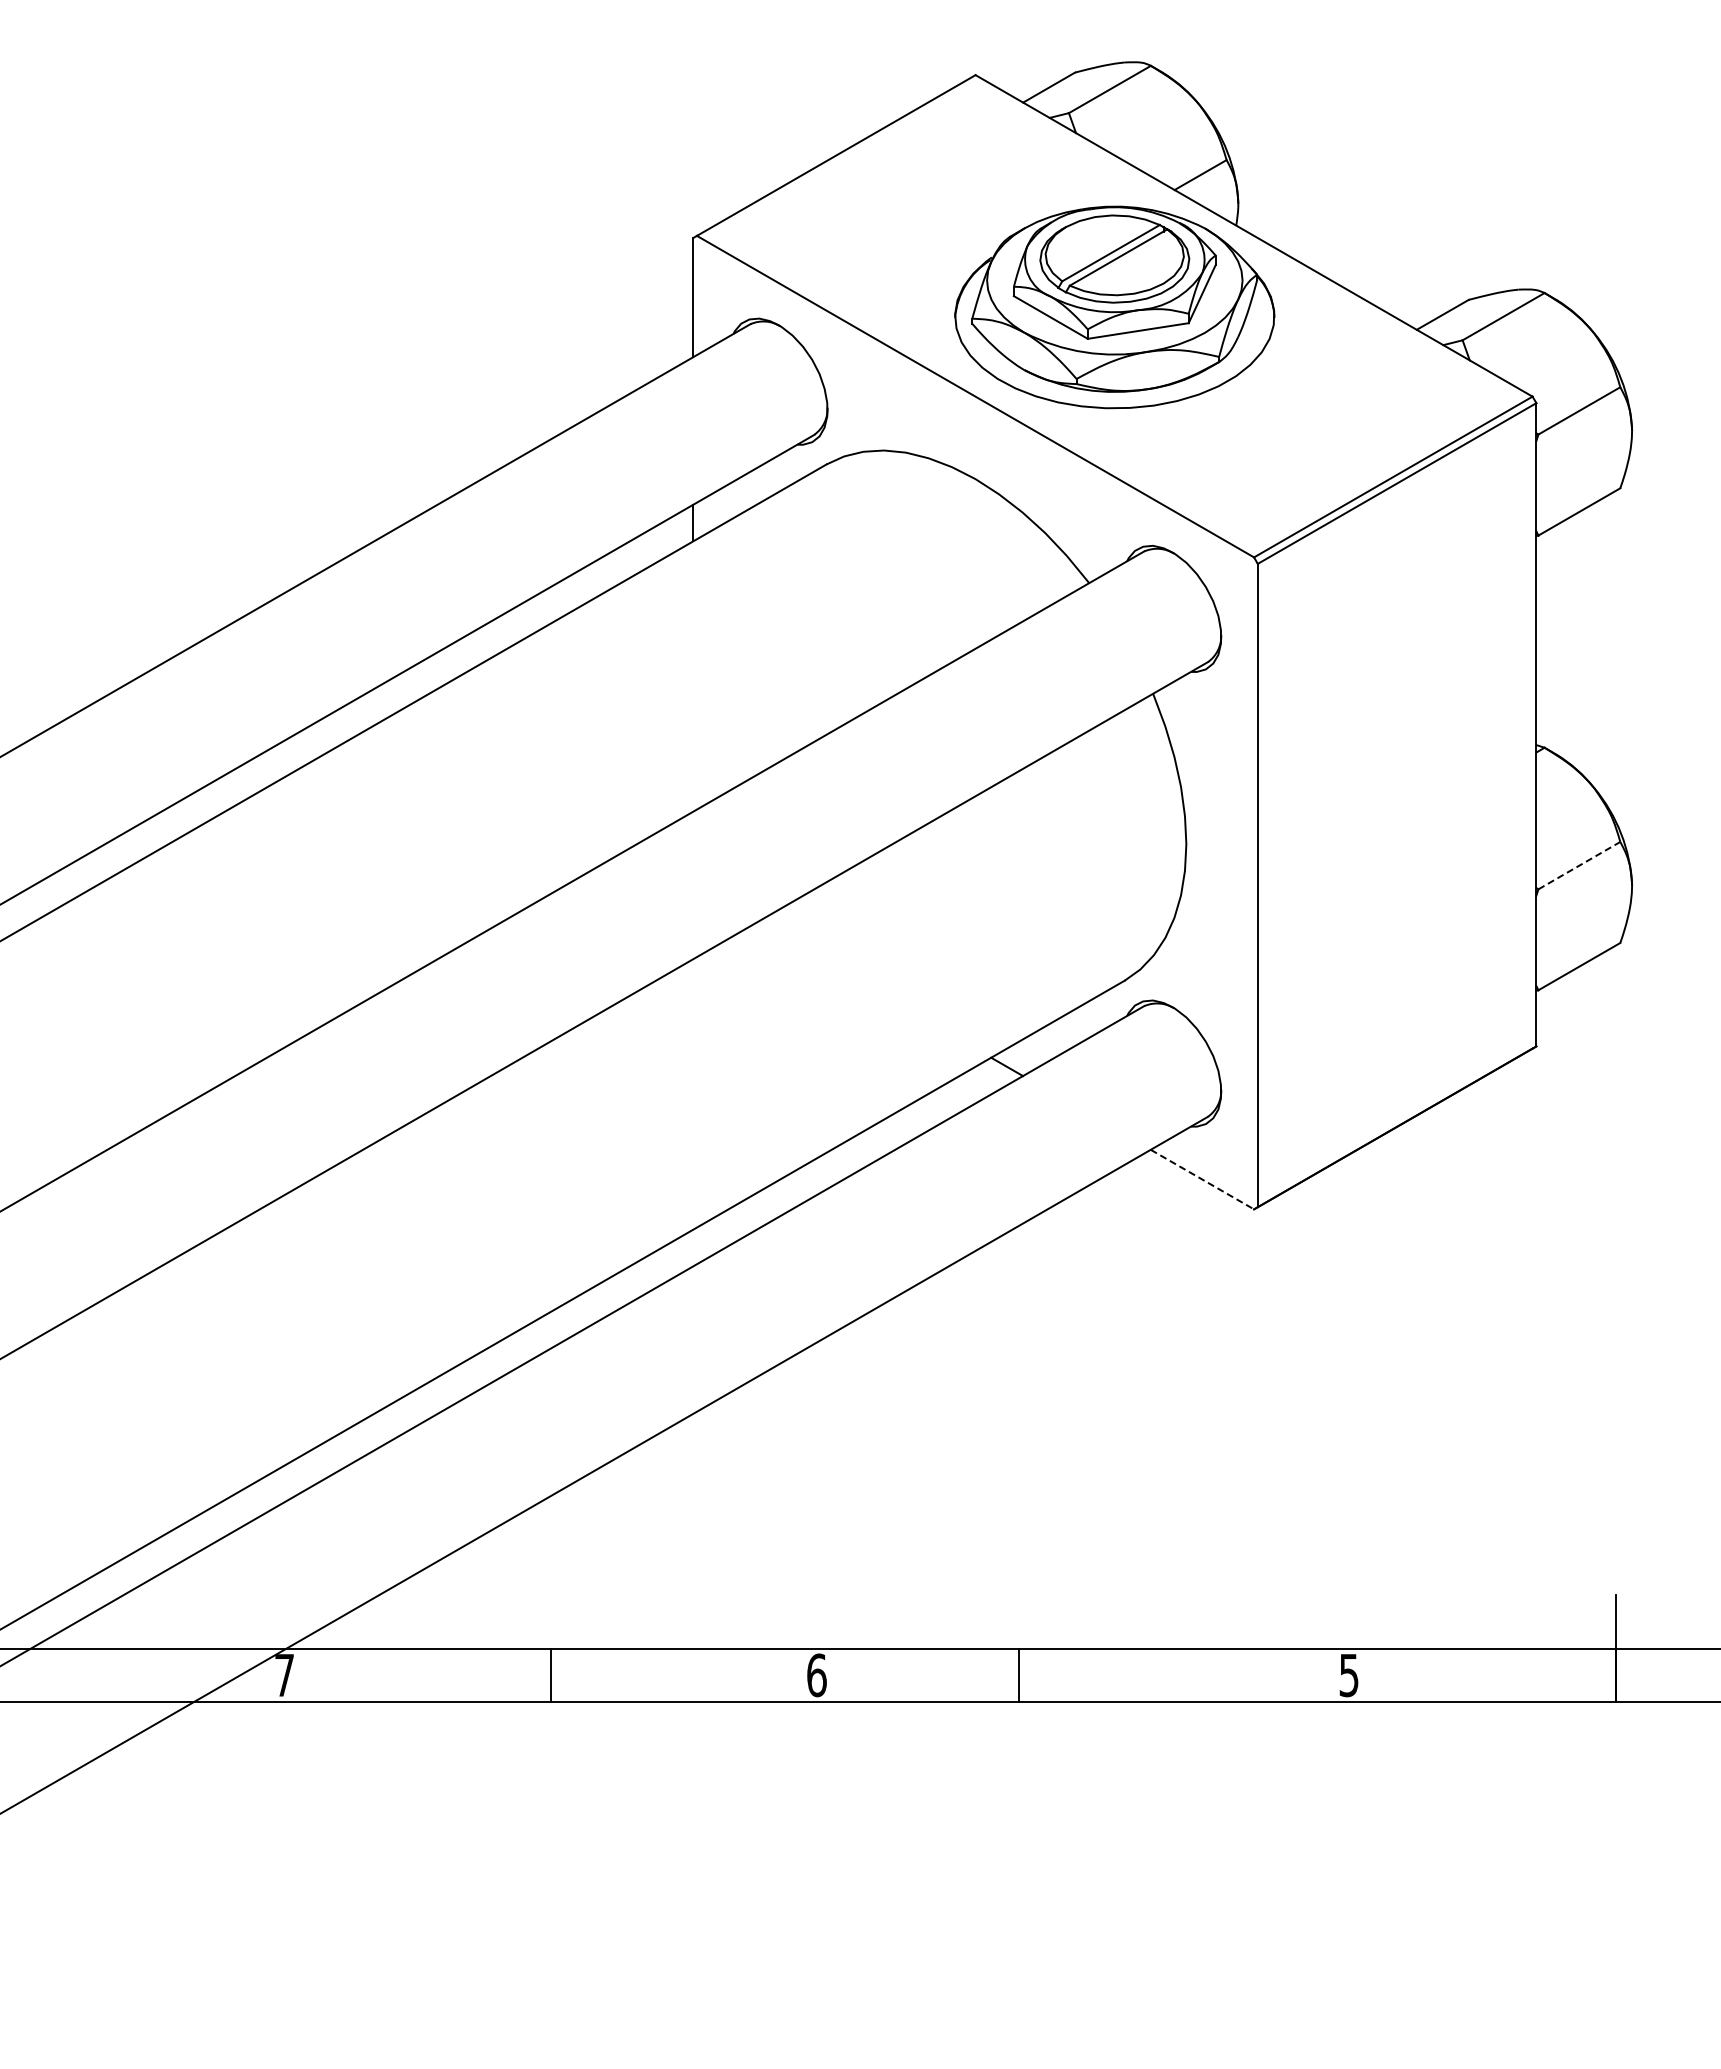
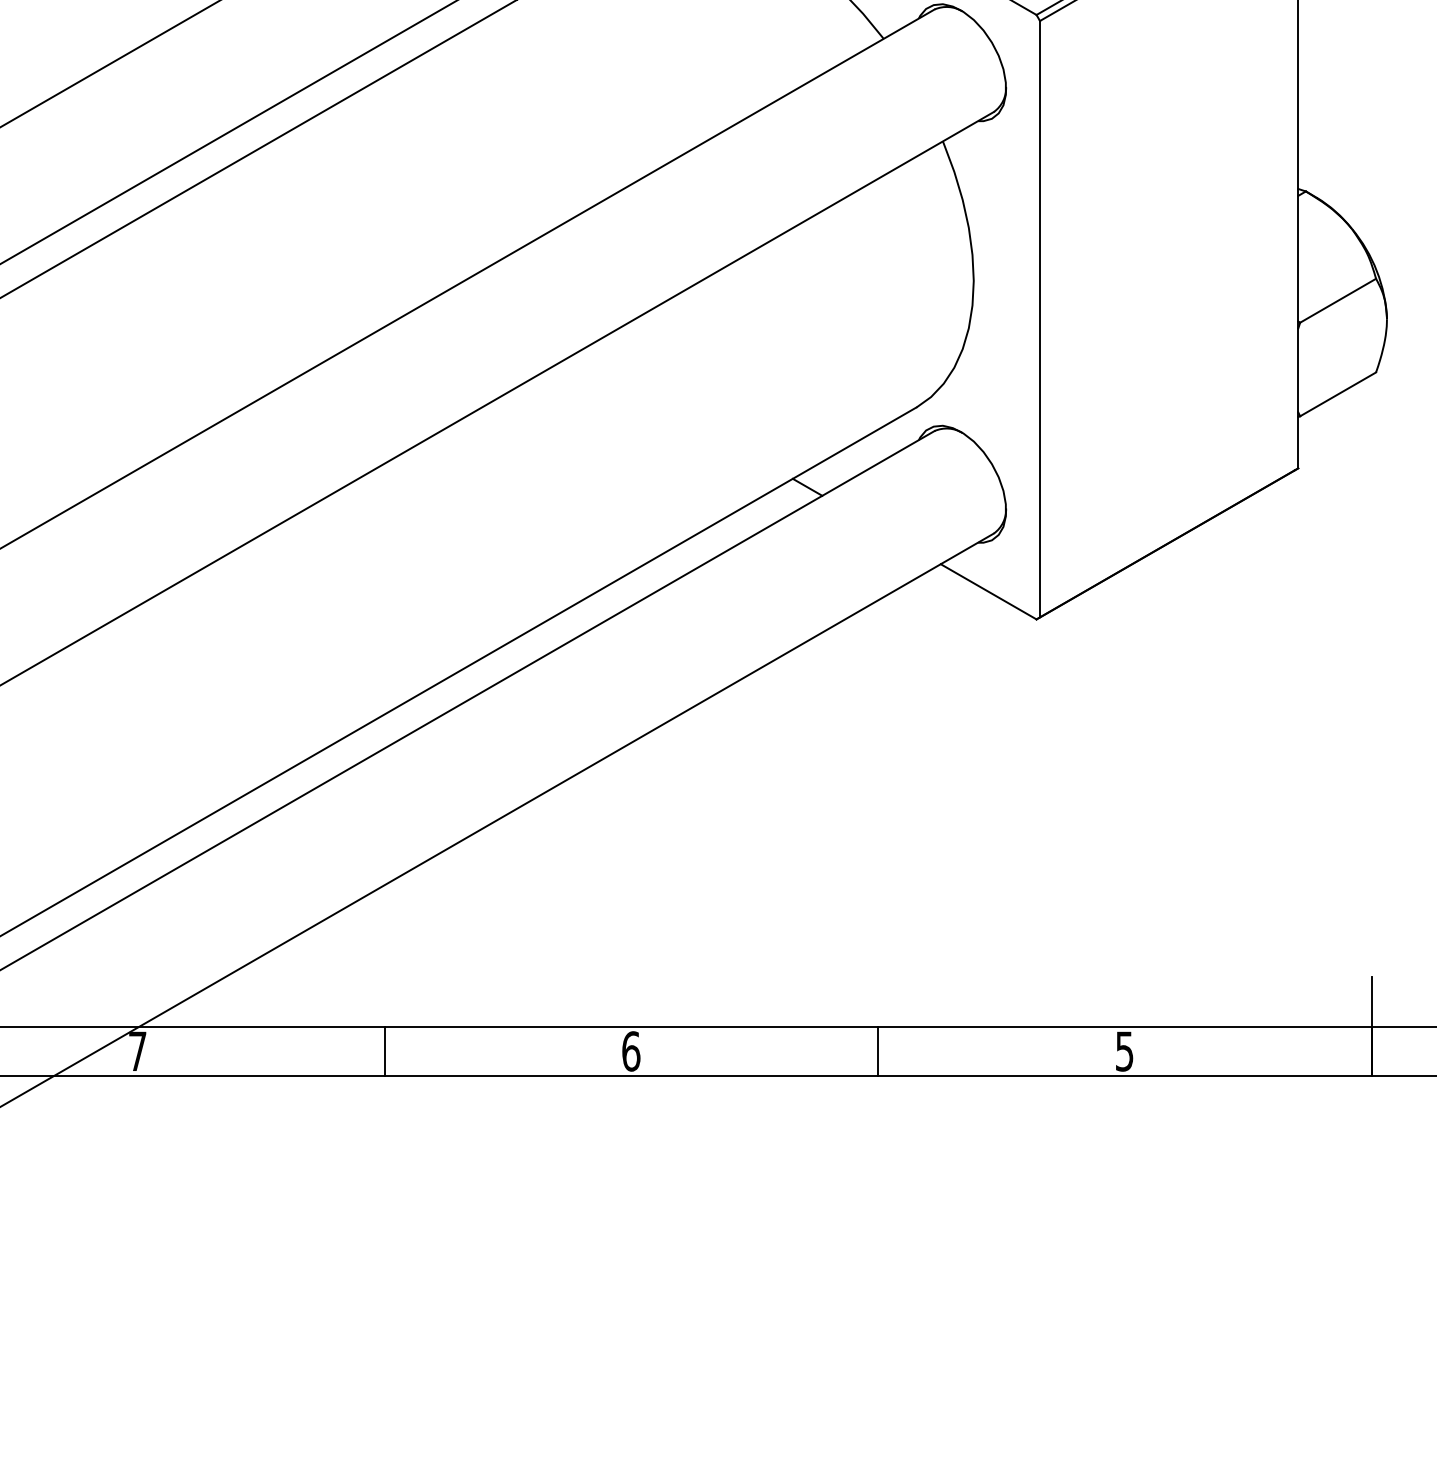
line: (1579, 865) -> (1338, 300), dashed -> solid
line: (1202, 1179) -> (988, 591), dashed -> solid
line: (1018, 1674) -> (878, 1050), moved

